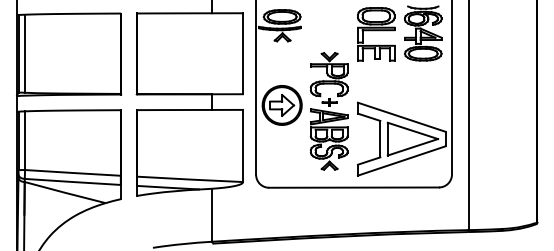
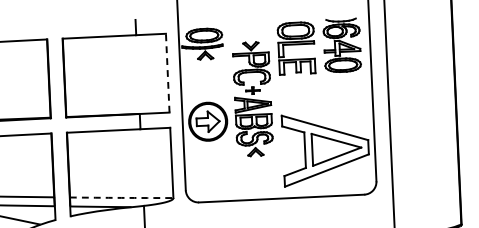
line: (243, 53) -> (168, 72), solid -> dashed
part: (328, 111) -> (252, 99), moved
arc: (190, 179) -> (122, 197), solid -> dashed

